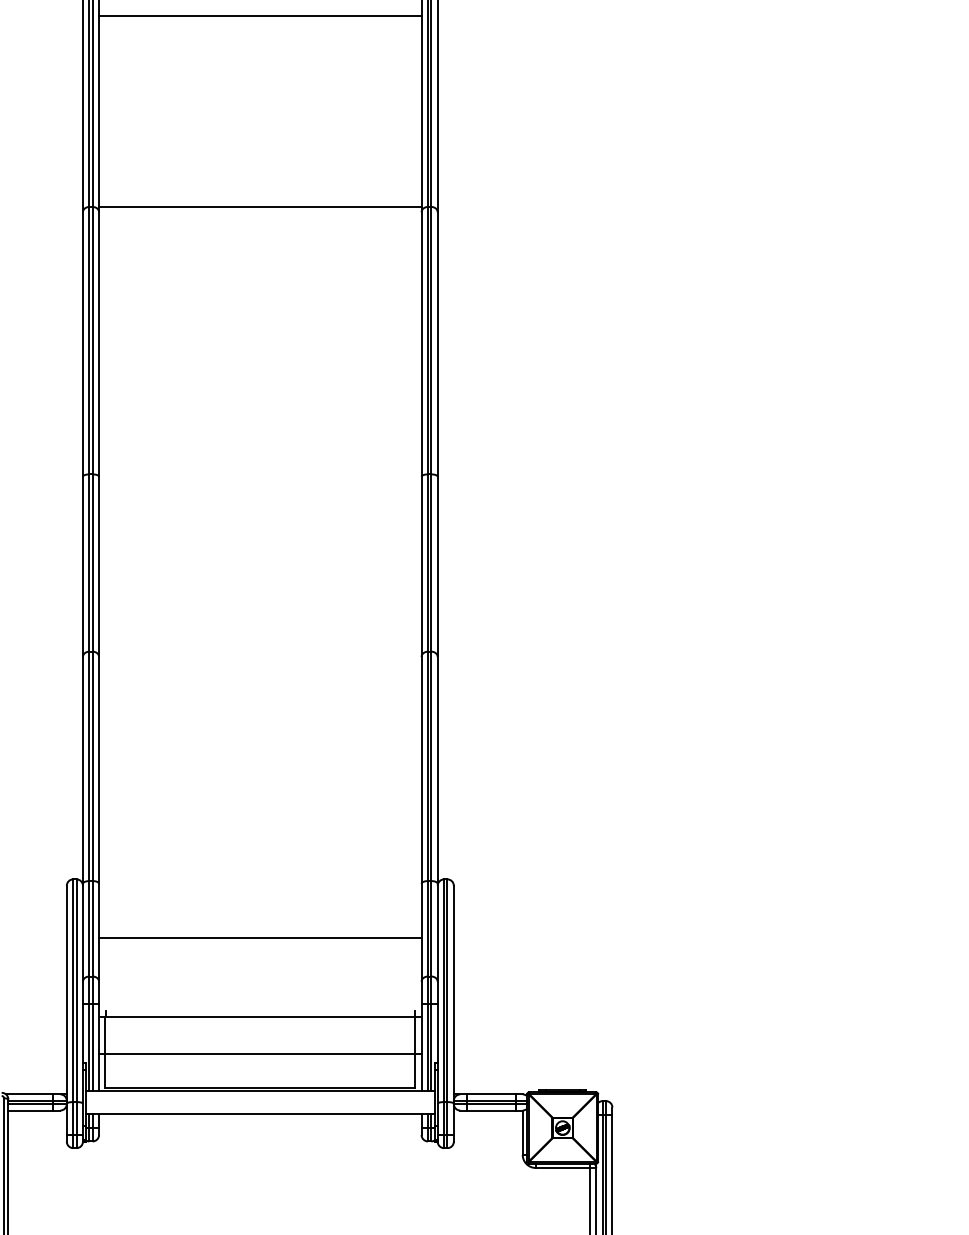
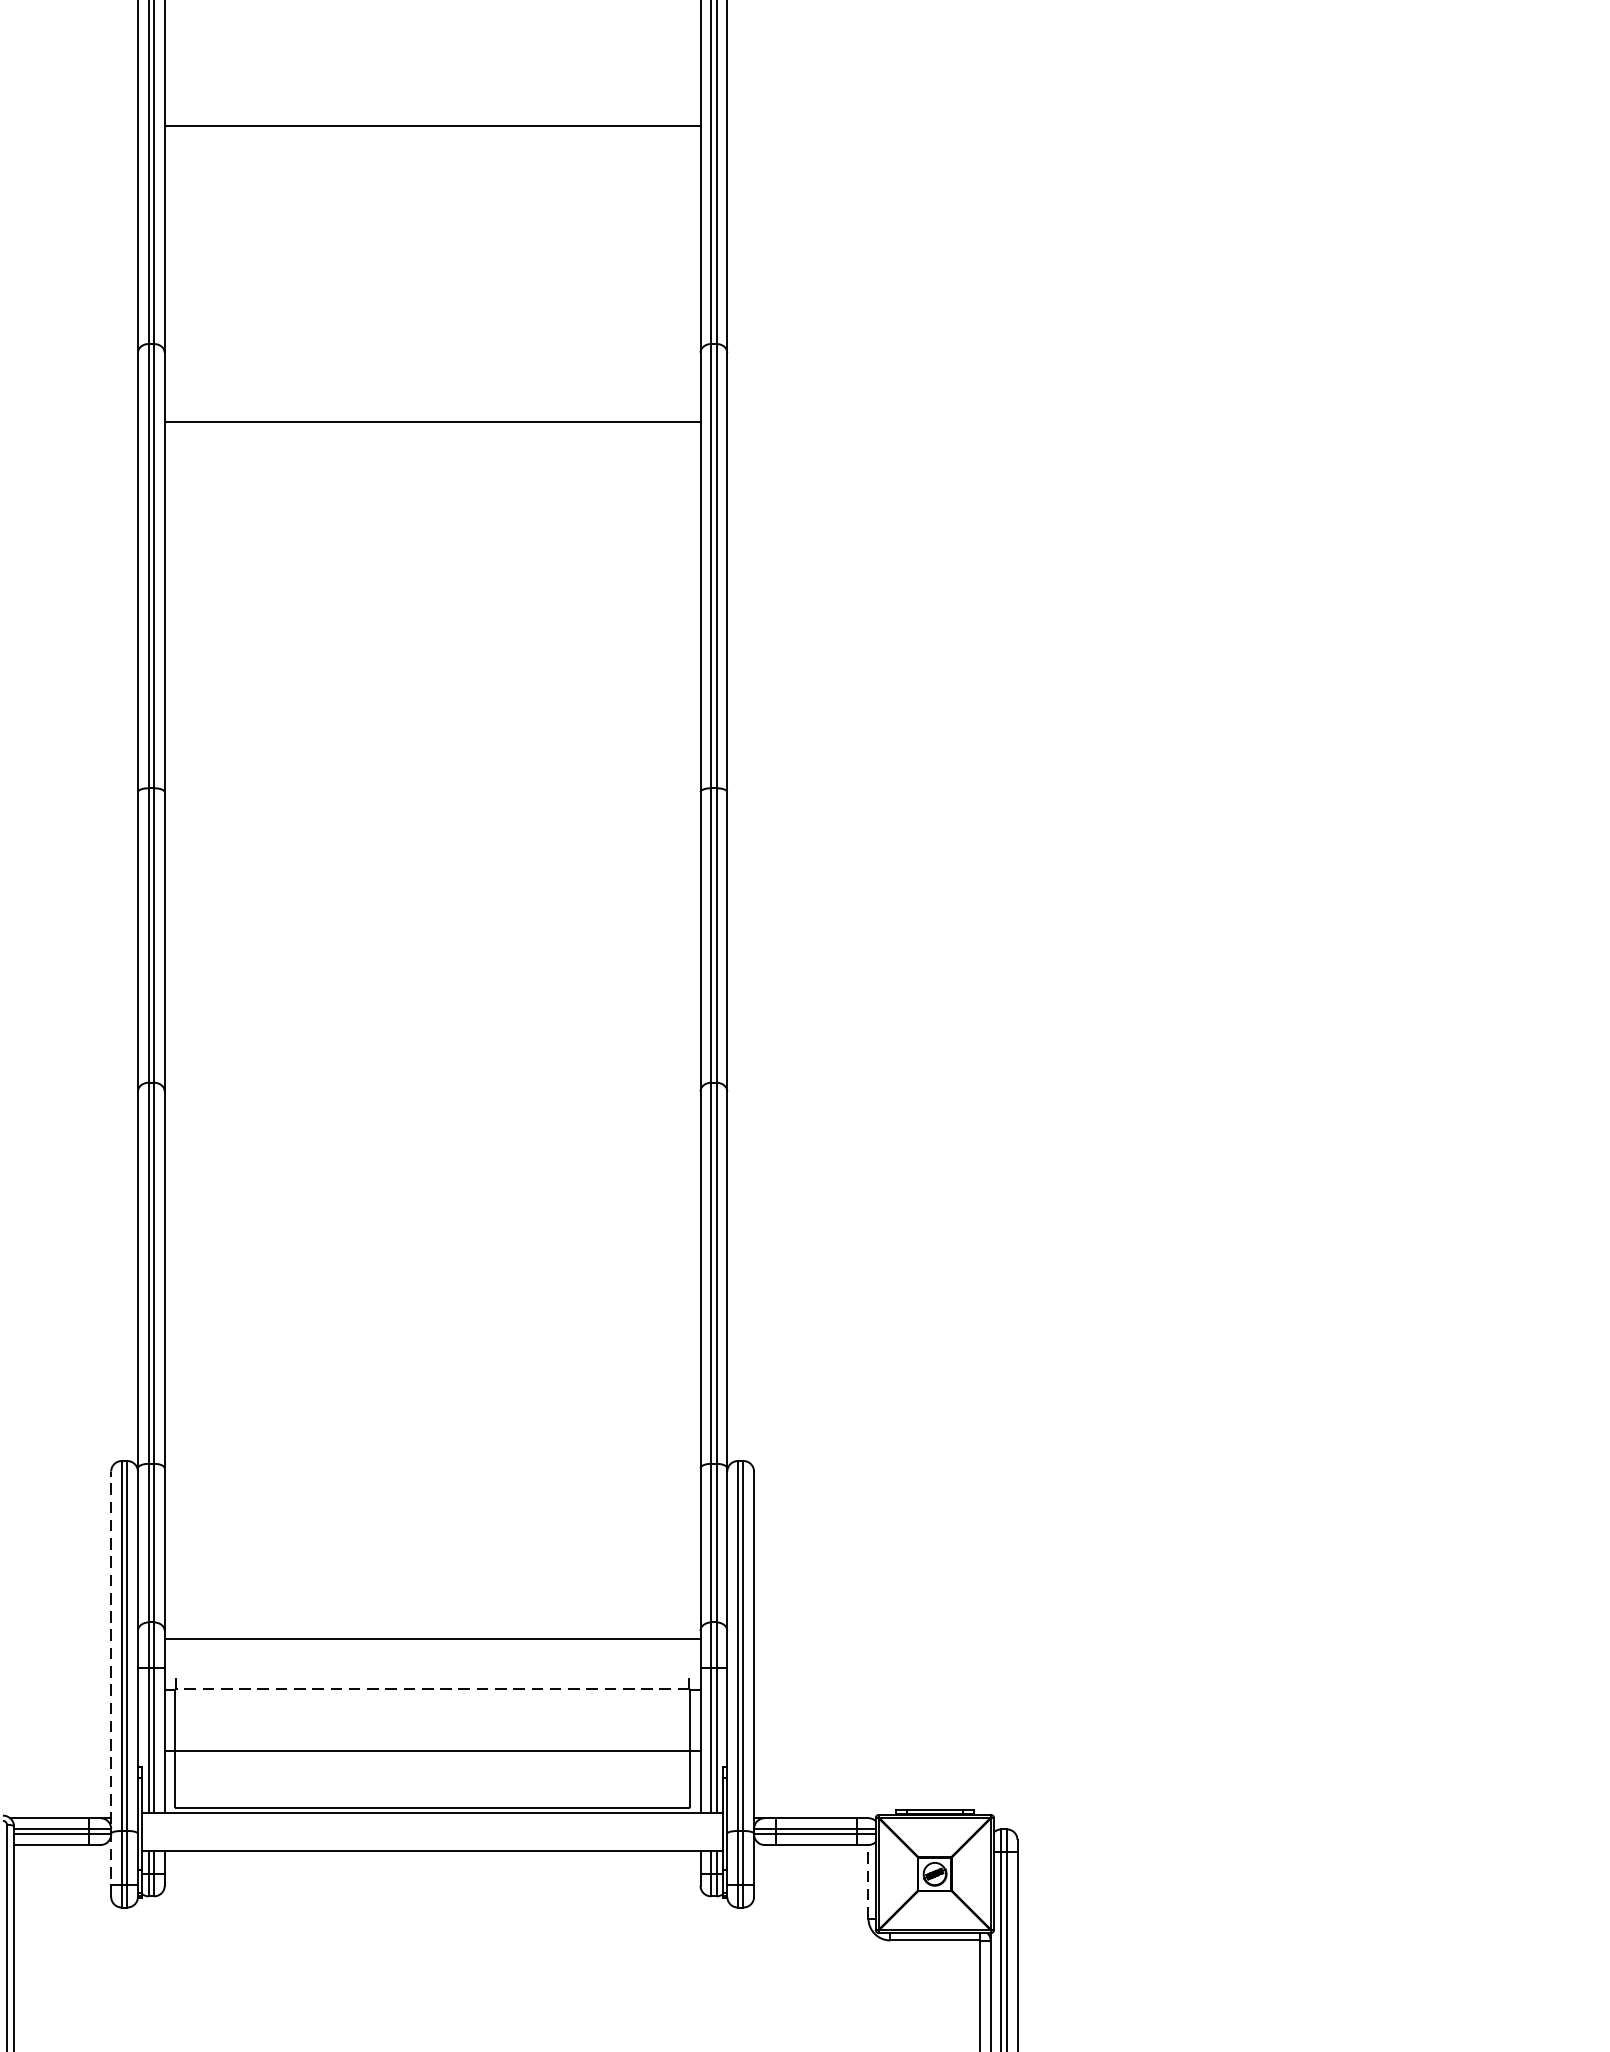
line: (260, 16) -> (432, 125), moved
line: (260, 206) -> (432, 421), moved
line: (260, 937) -> (432, 1638), moved
line: (66, 1013) -> (110, 1683), solid -> dashed
line: (260, 1016) -> (432, 1688), solid -> dashed
line: (522, 1132) -> (868, 1881), solid -> dashed

